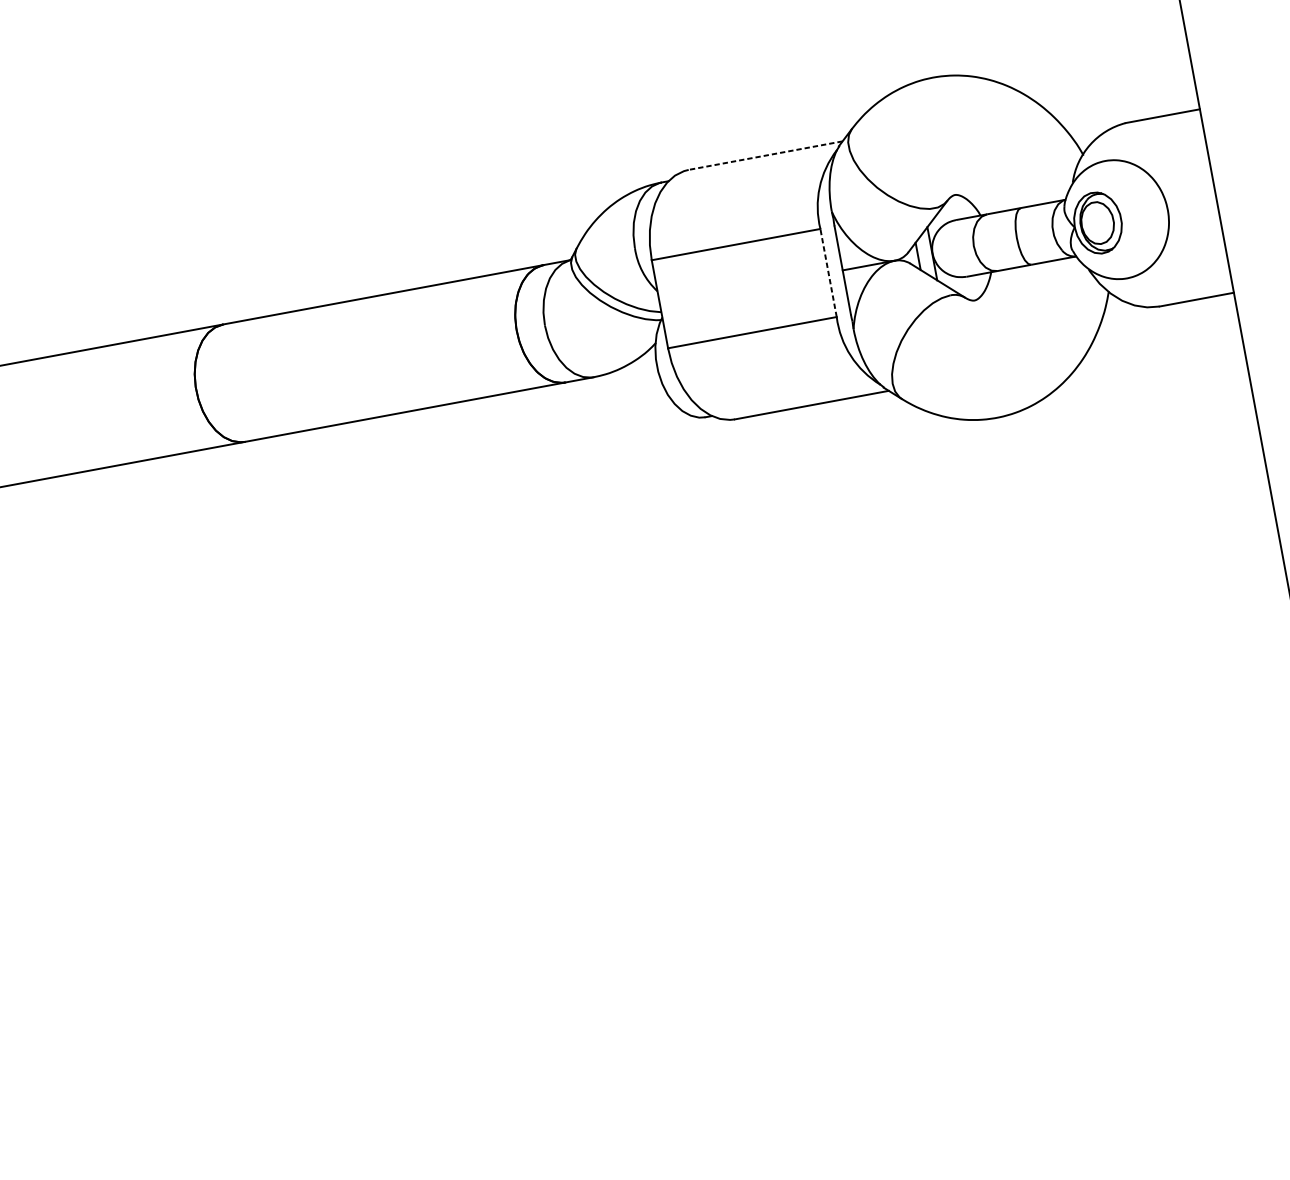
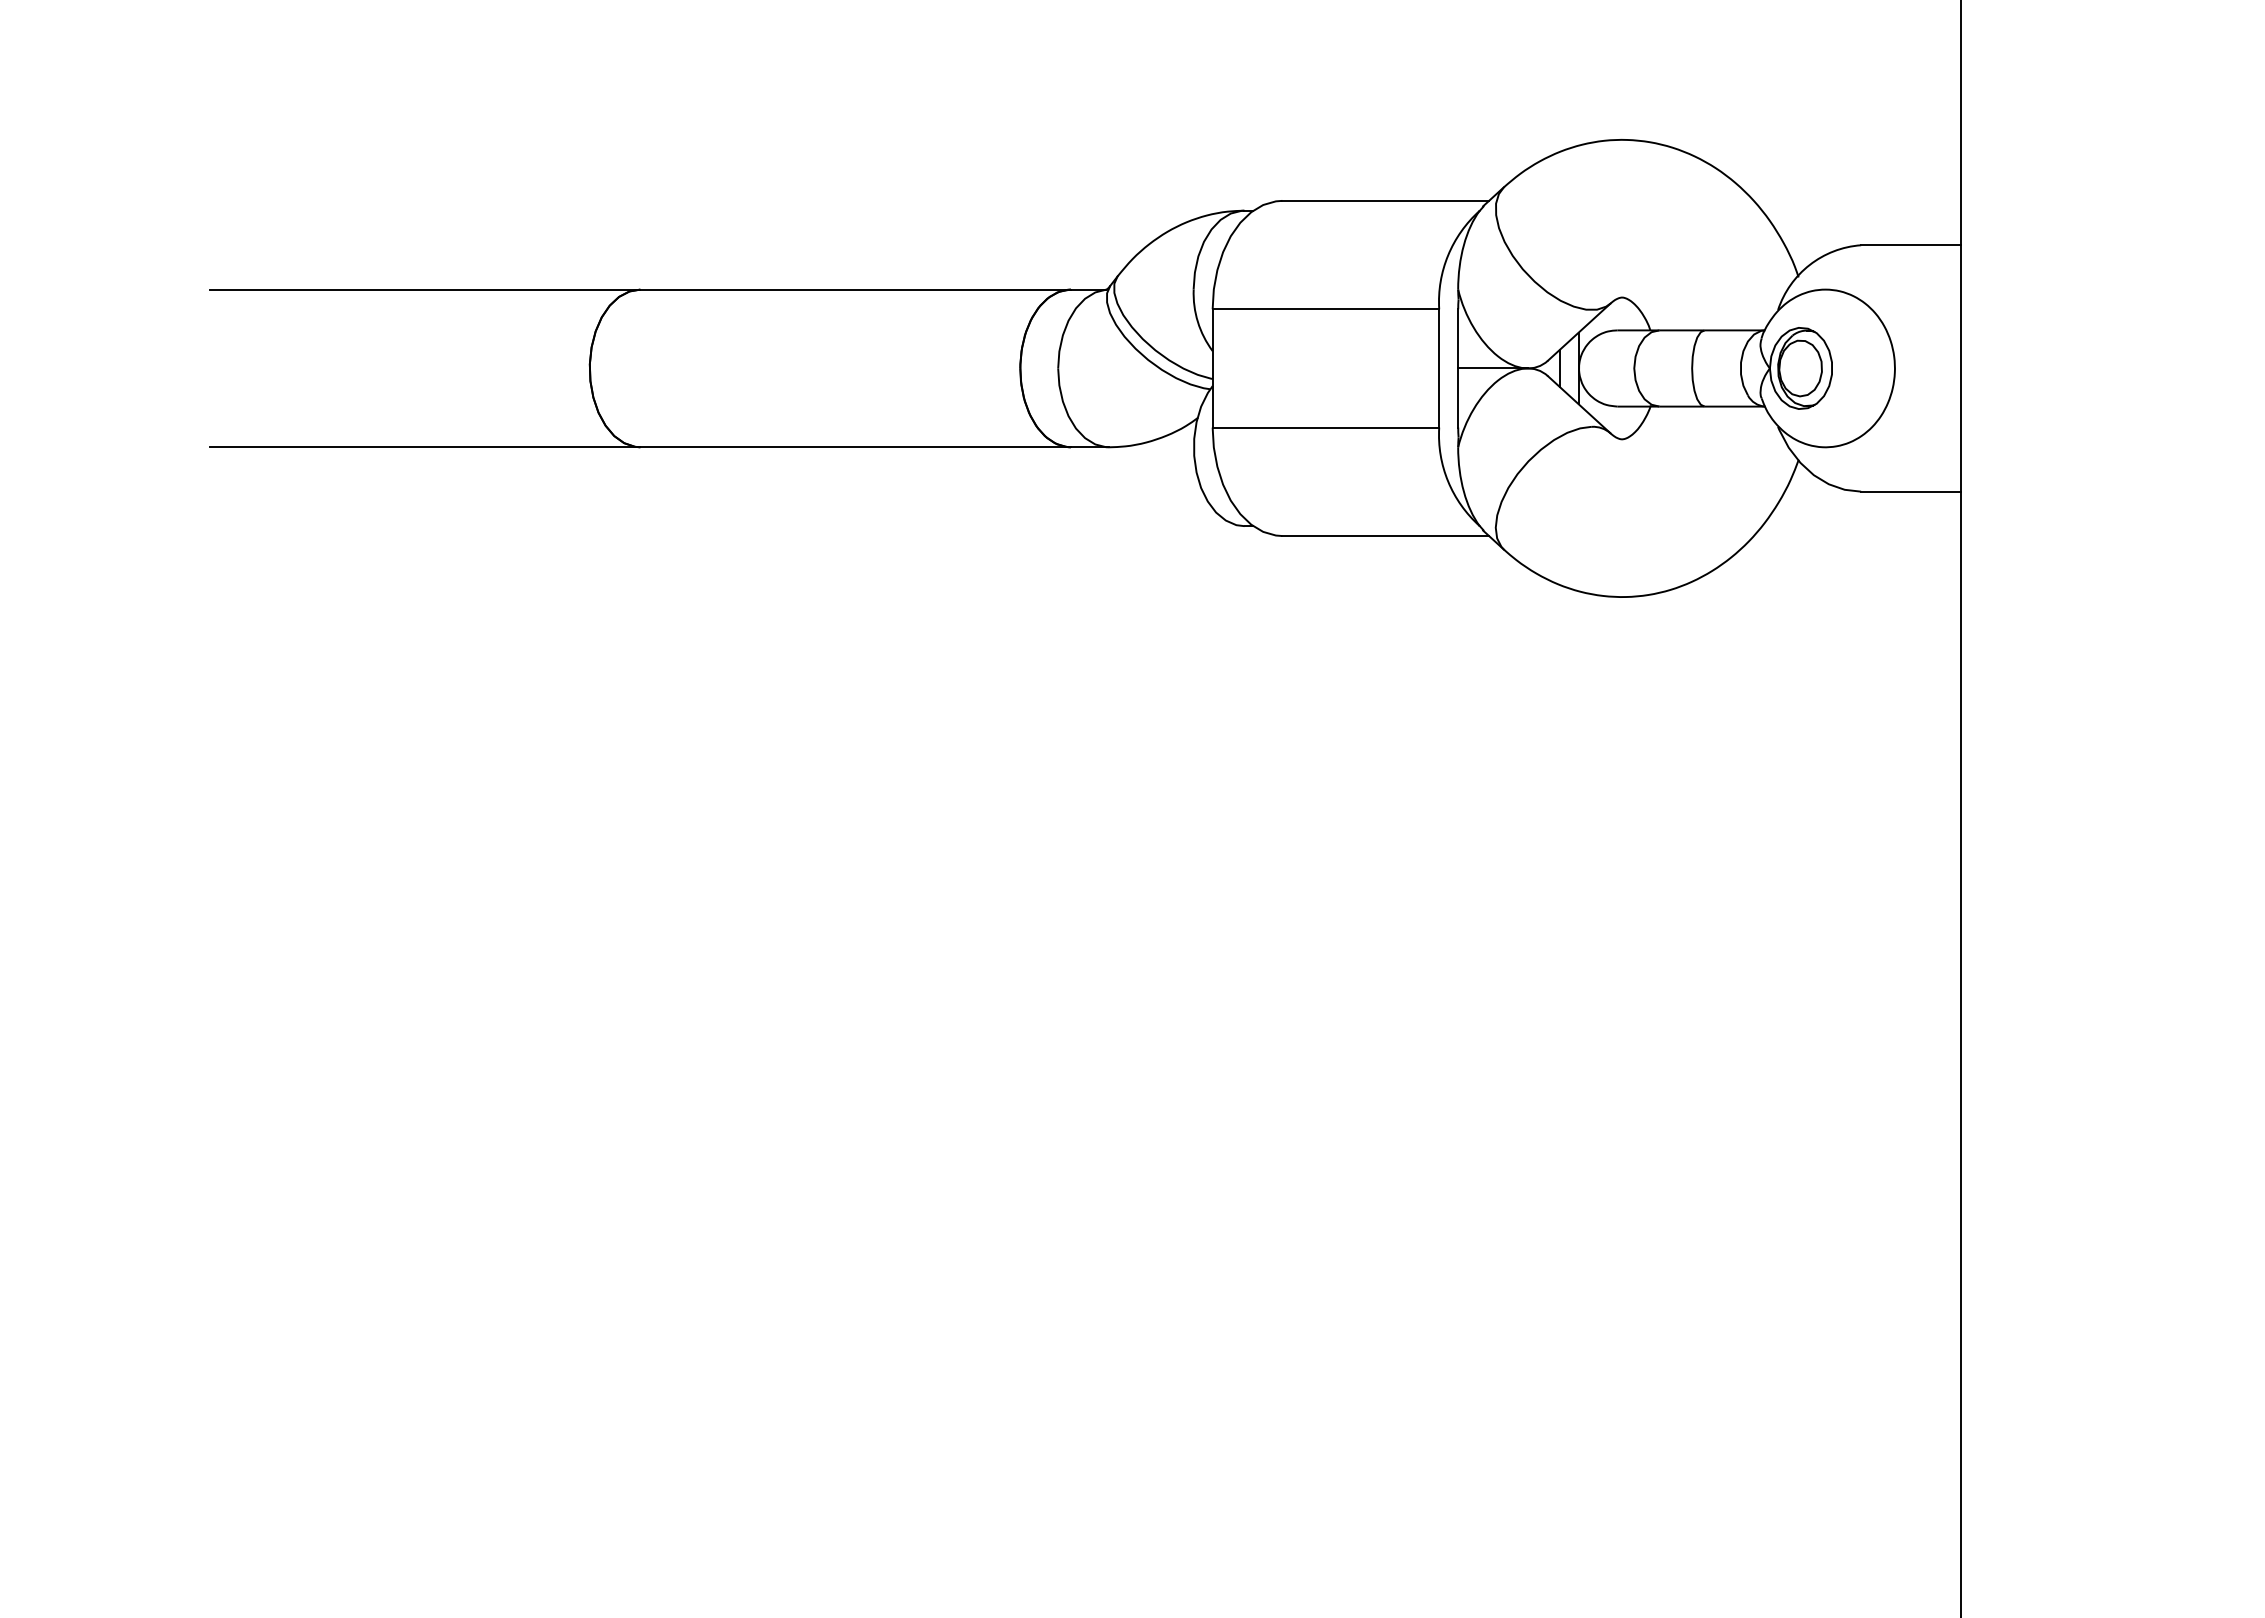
line: (765, 155) -> (1385, 200), dashed -> solid
line: (828, 272) -> (1439, 367), dashed -> solid

